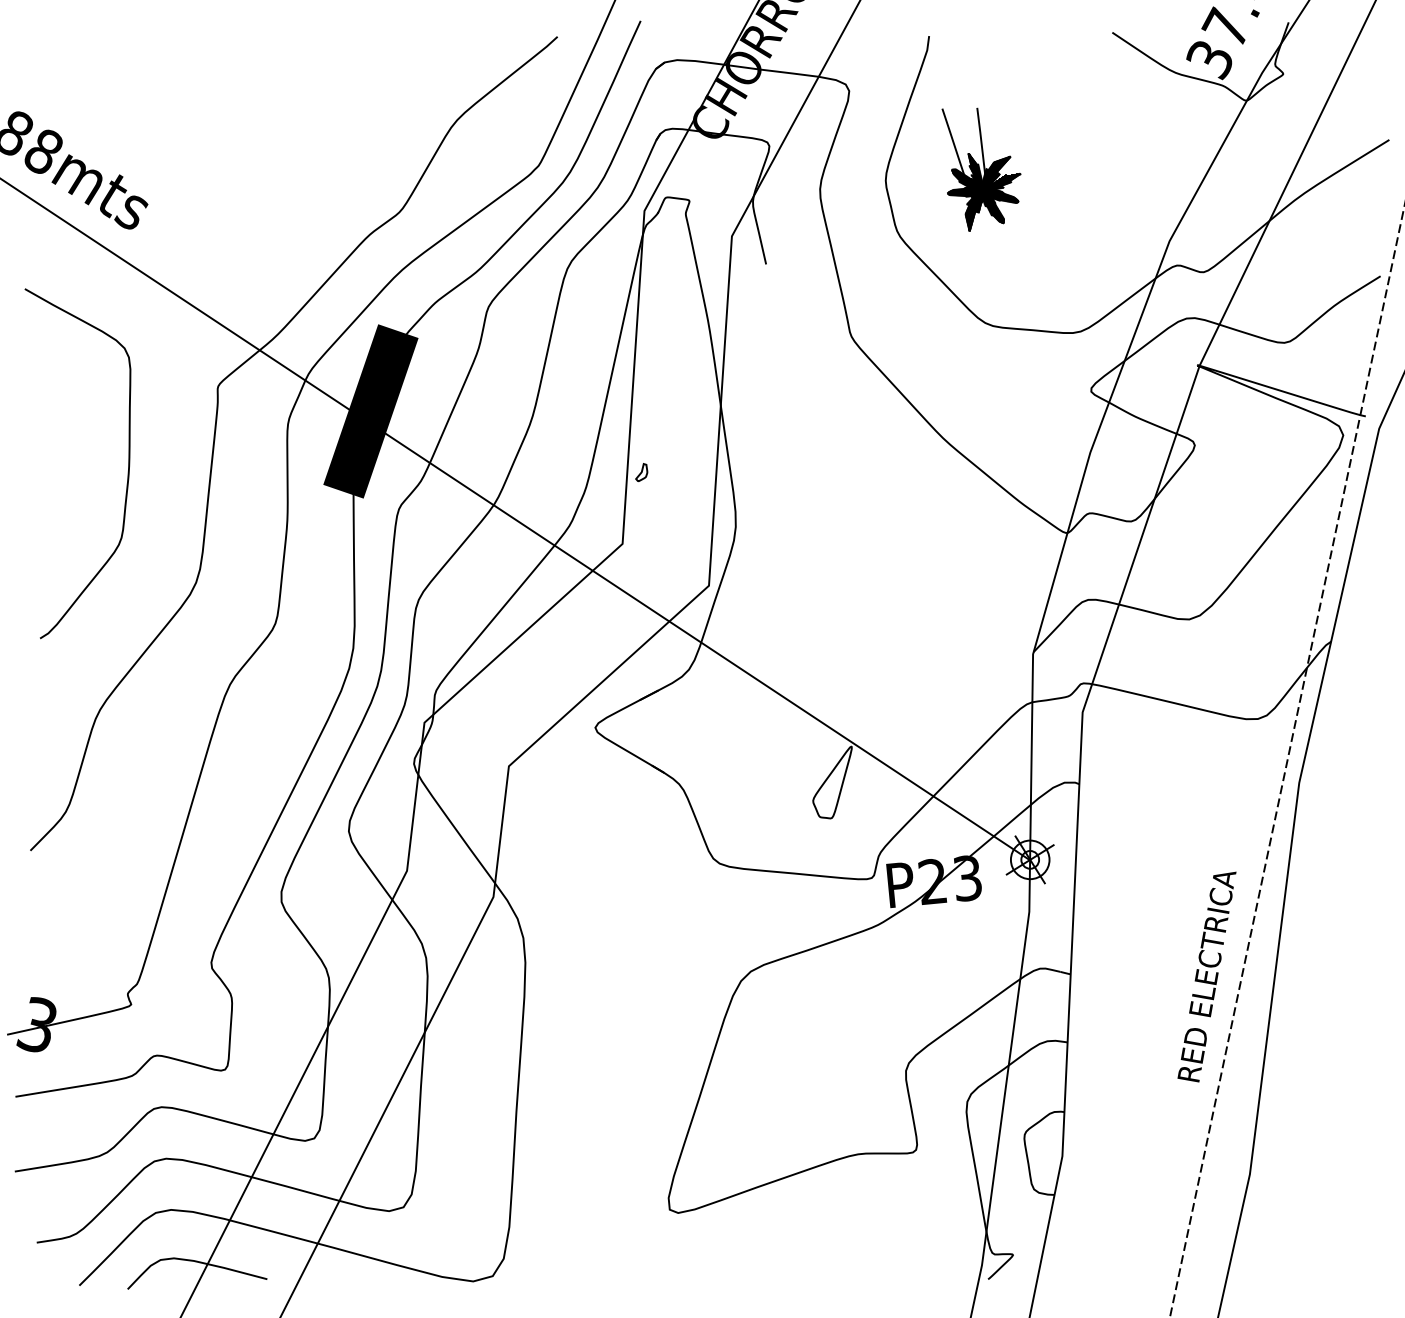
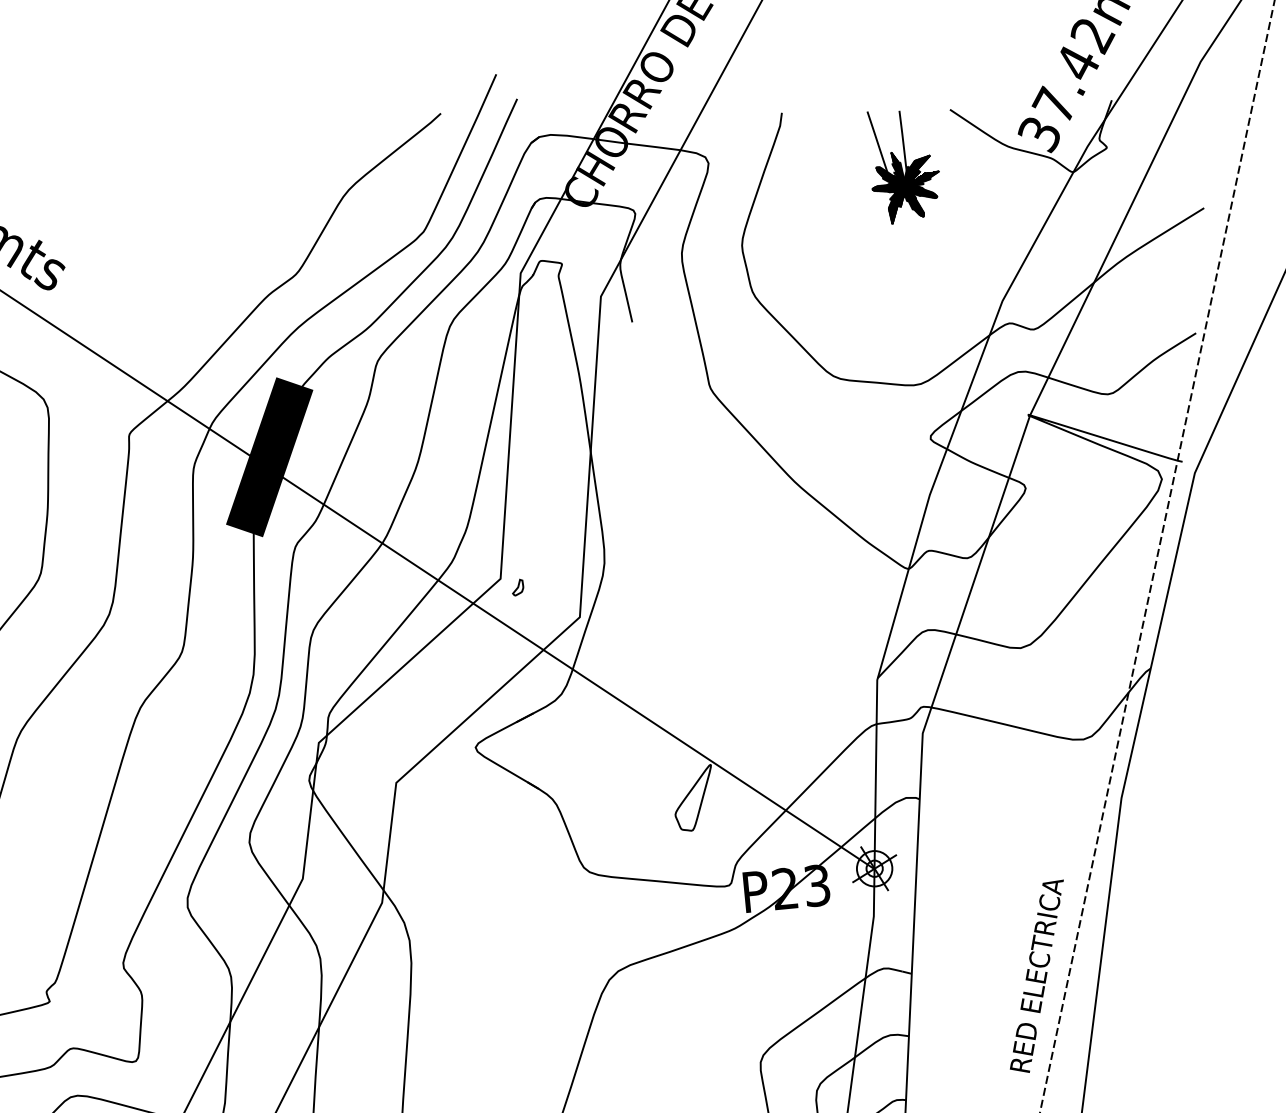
part: (981, 169) -> (903, 167), moved
part: (641, 472) -> (517, 587), moved

